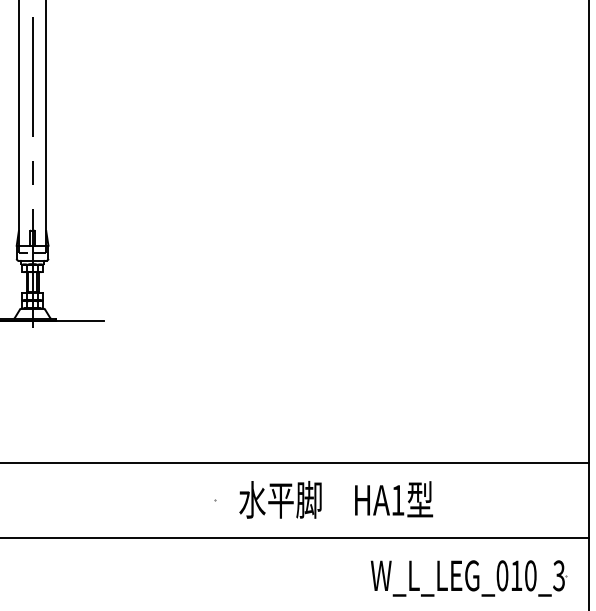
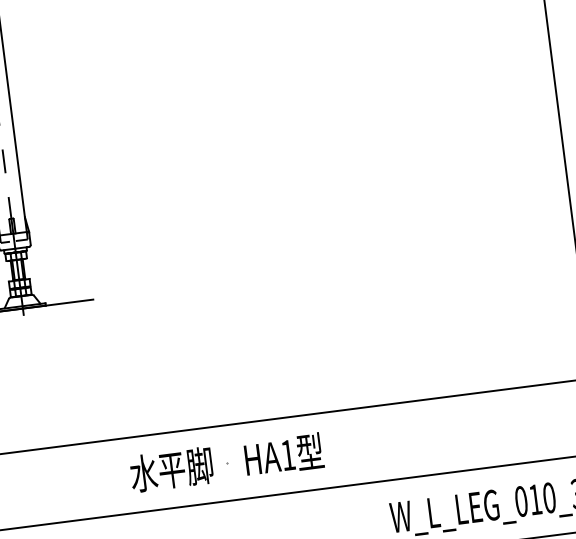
text: (336, 499) -> (227, 462), moved

